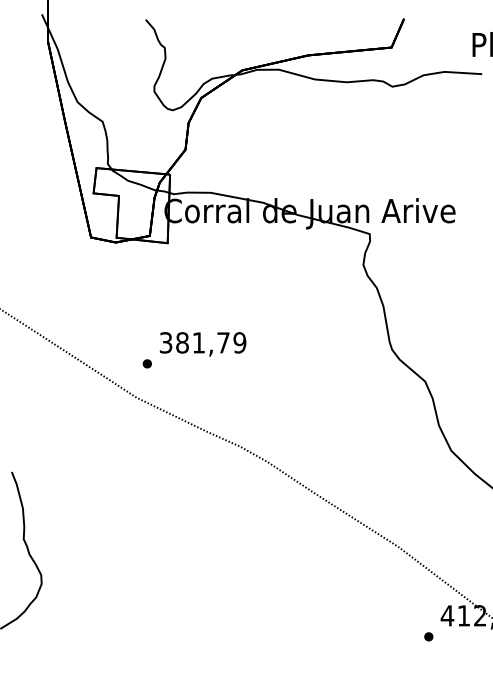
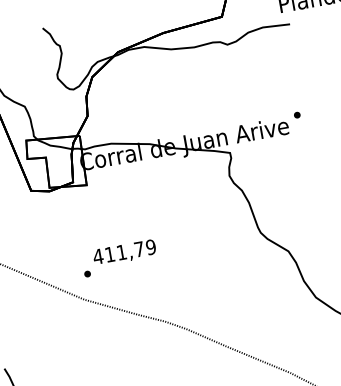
part: (469, 198) -> (296, 114), added
text: (173, 342) -> (103, 255), 381,79 -> 411,79

